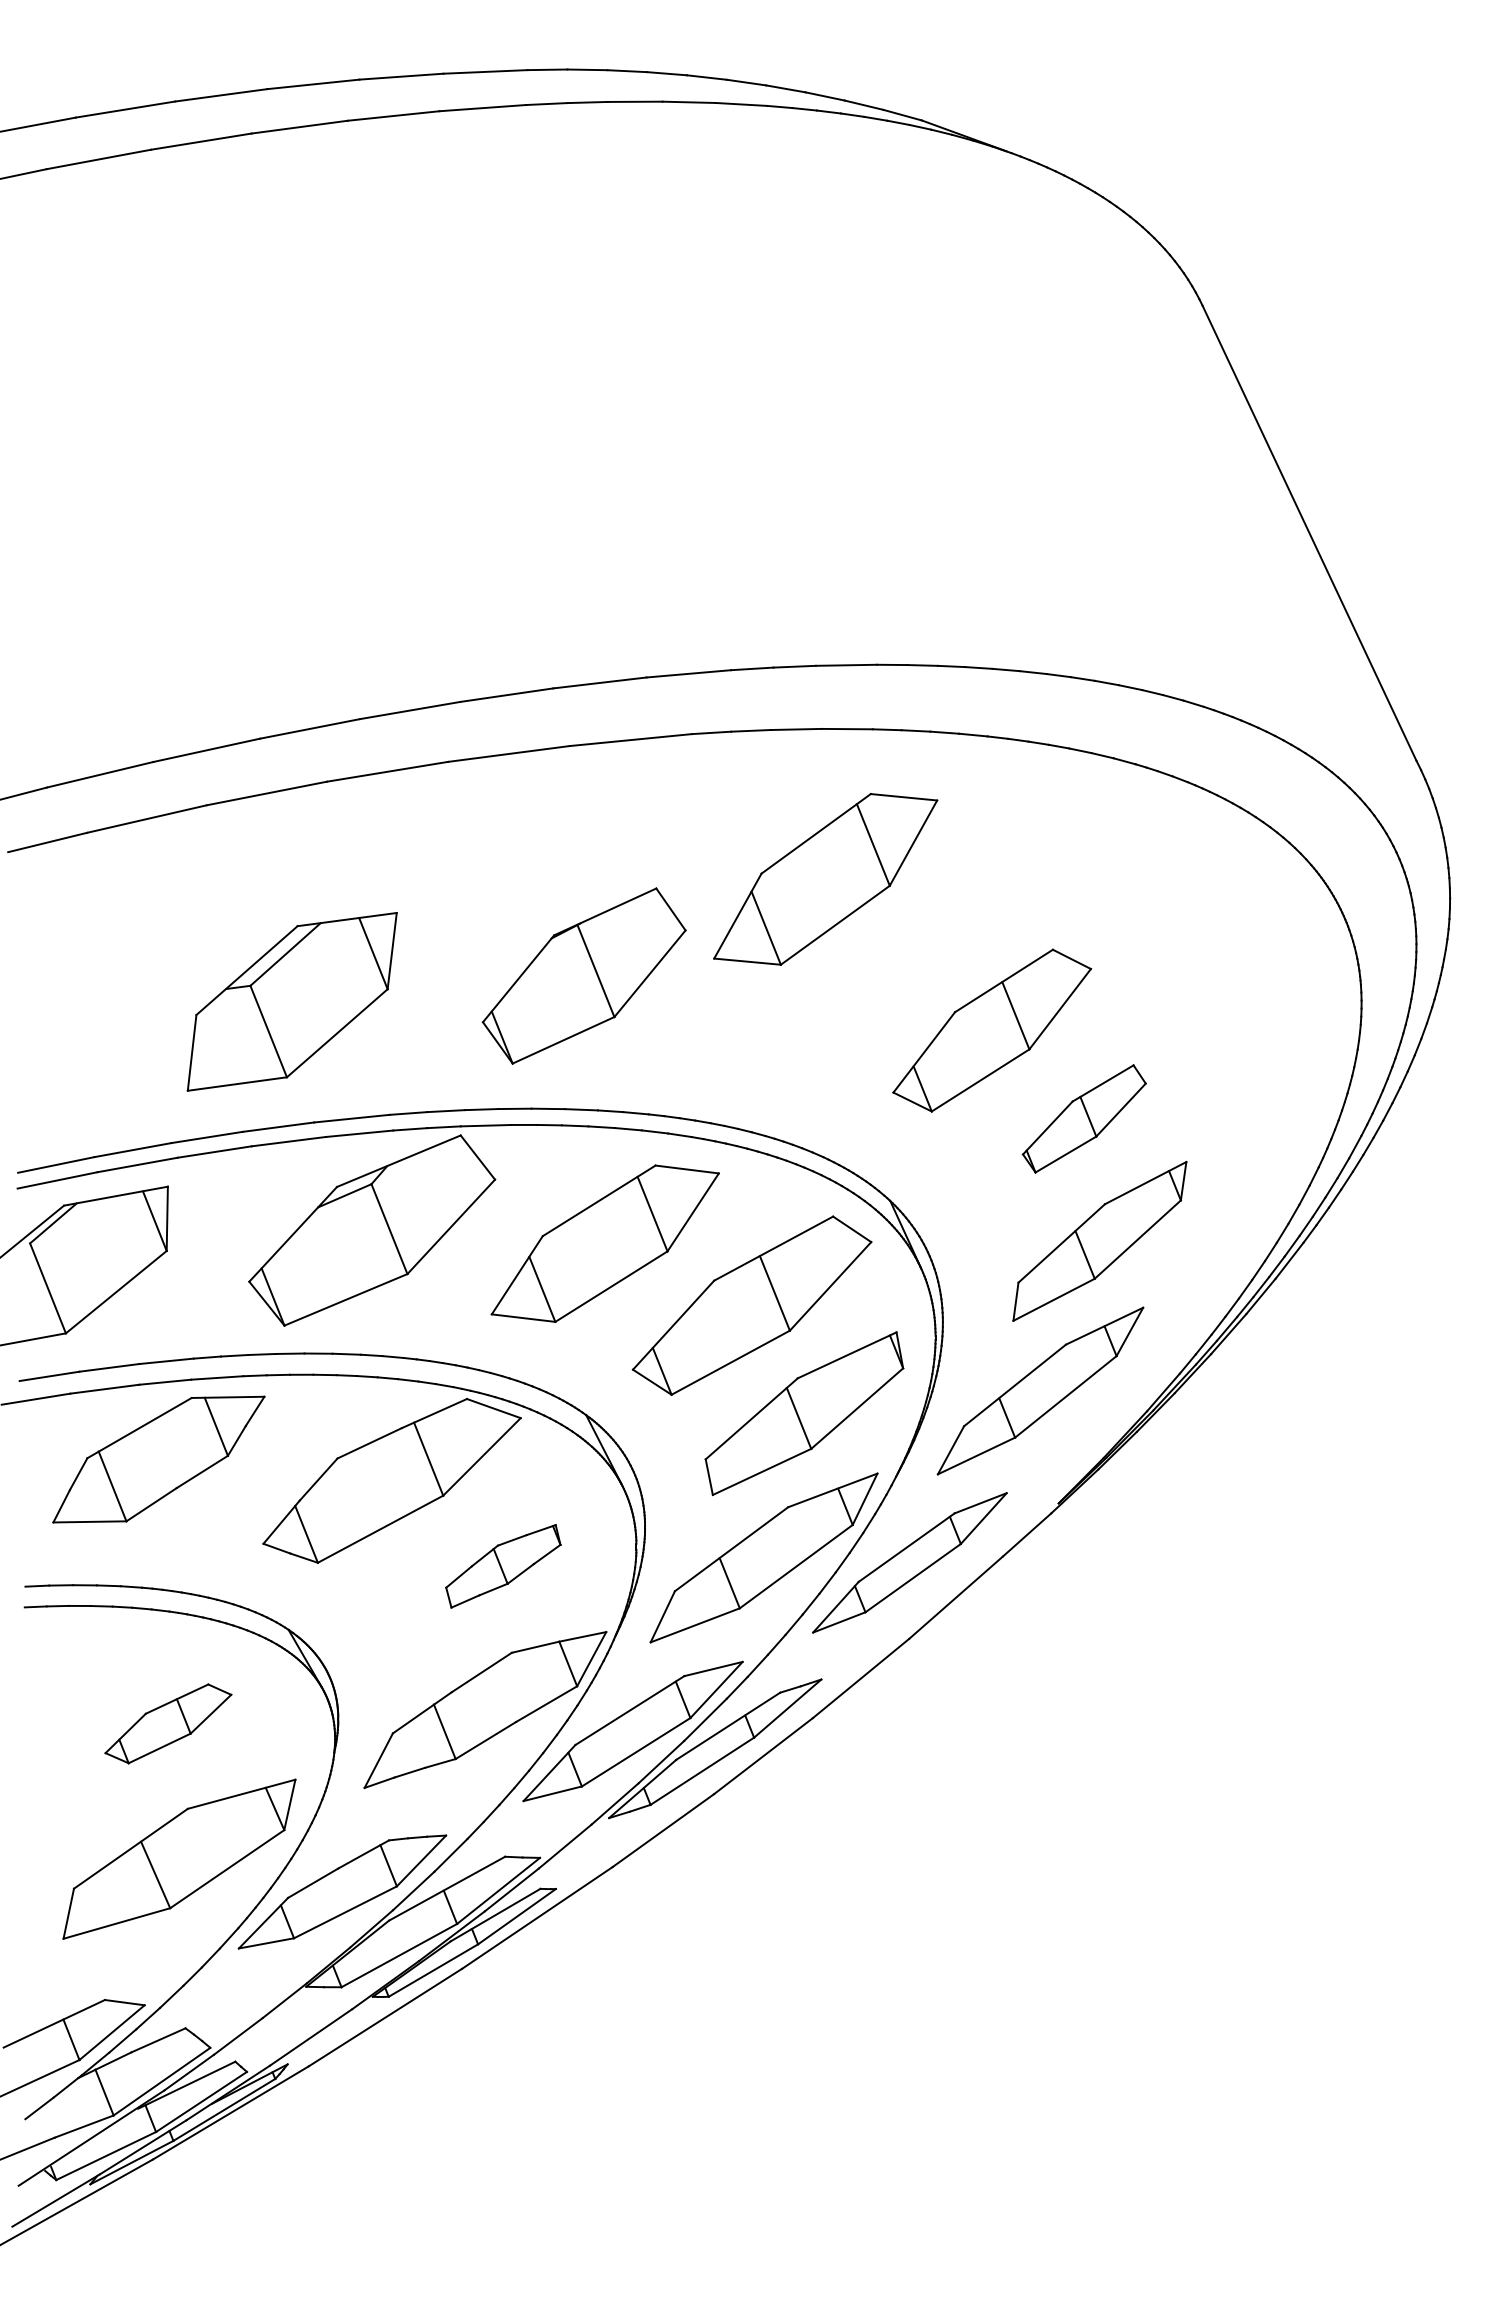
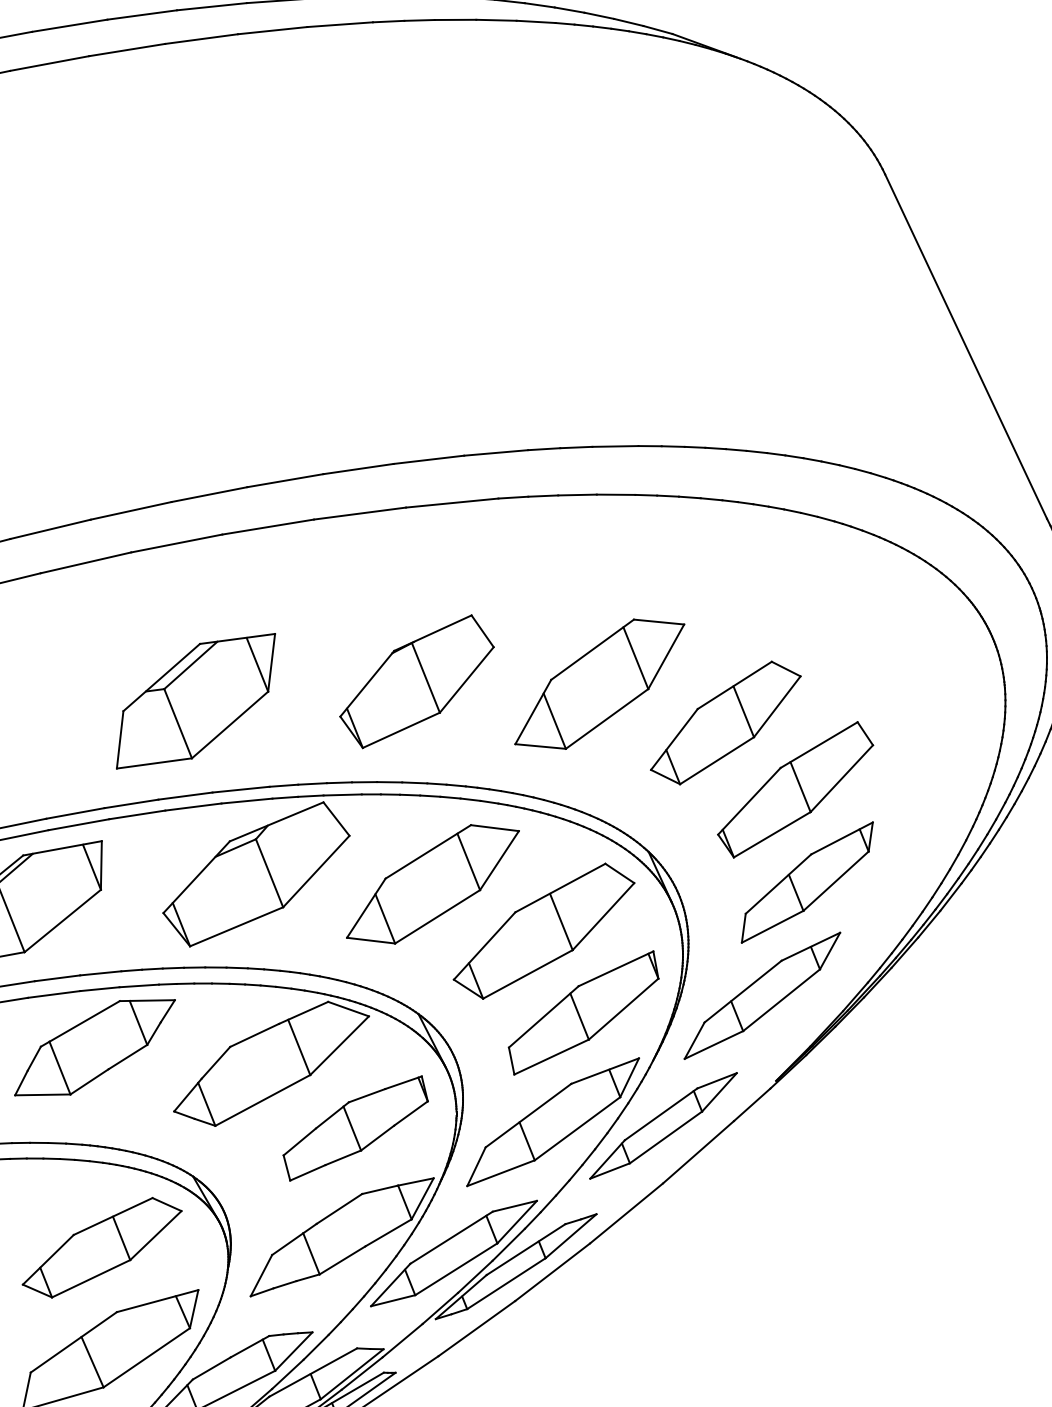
part: (825, 879) -> (599, 684), moved
part: (1084, 1118) -> (795, 789), size x1.67
part: (503, 1566) -> (355, 1128), size x1.67
part: (168, 1723) -> (102, 1247), size x1.67

